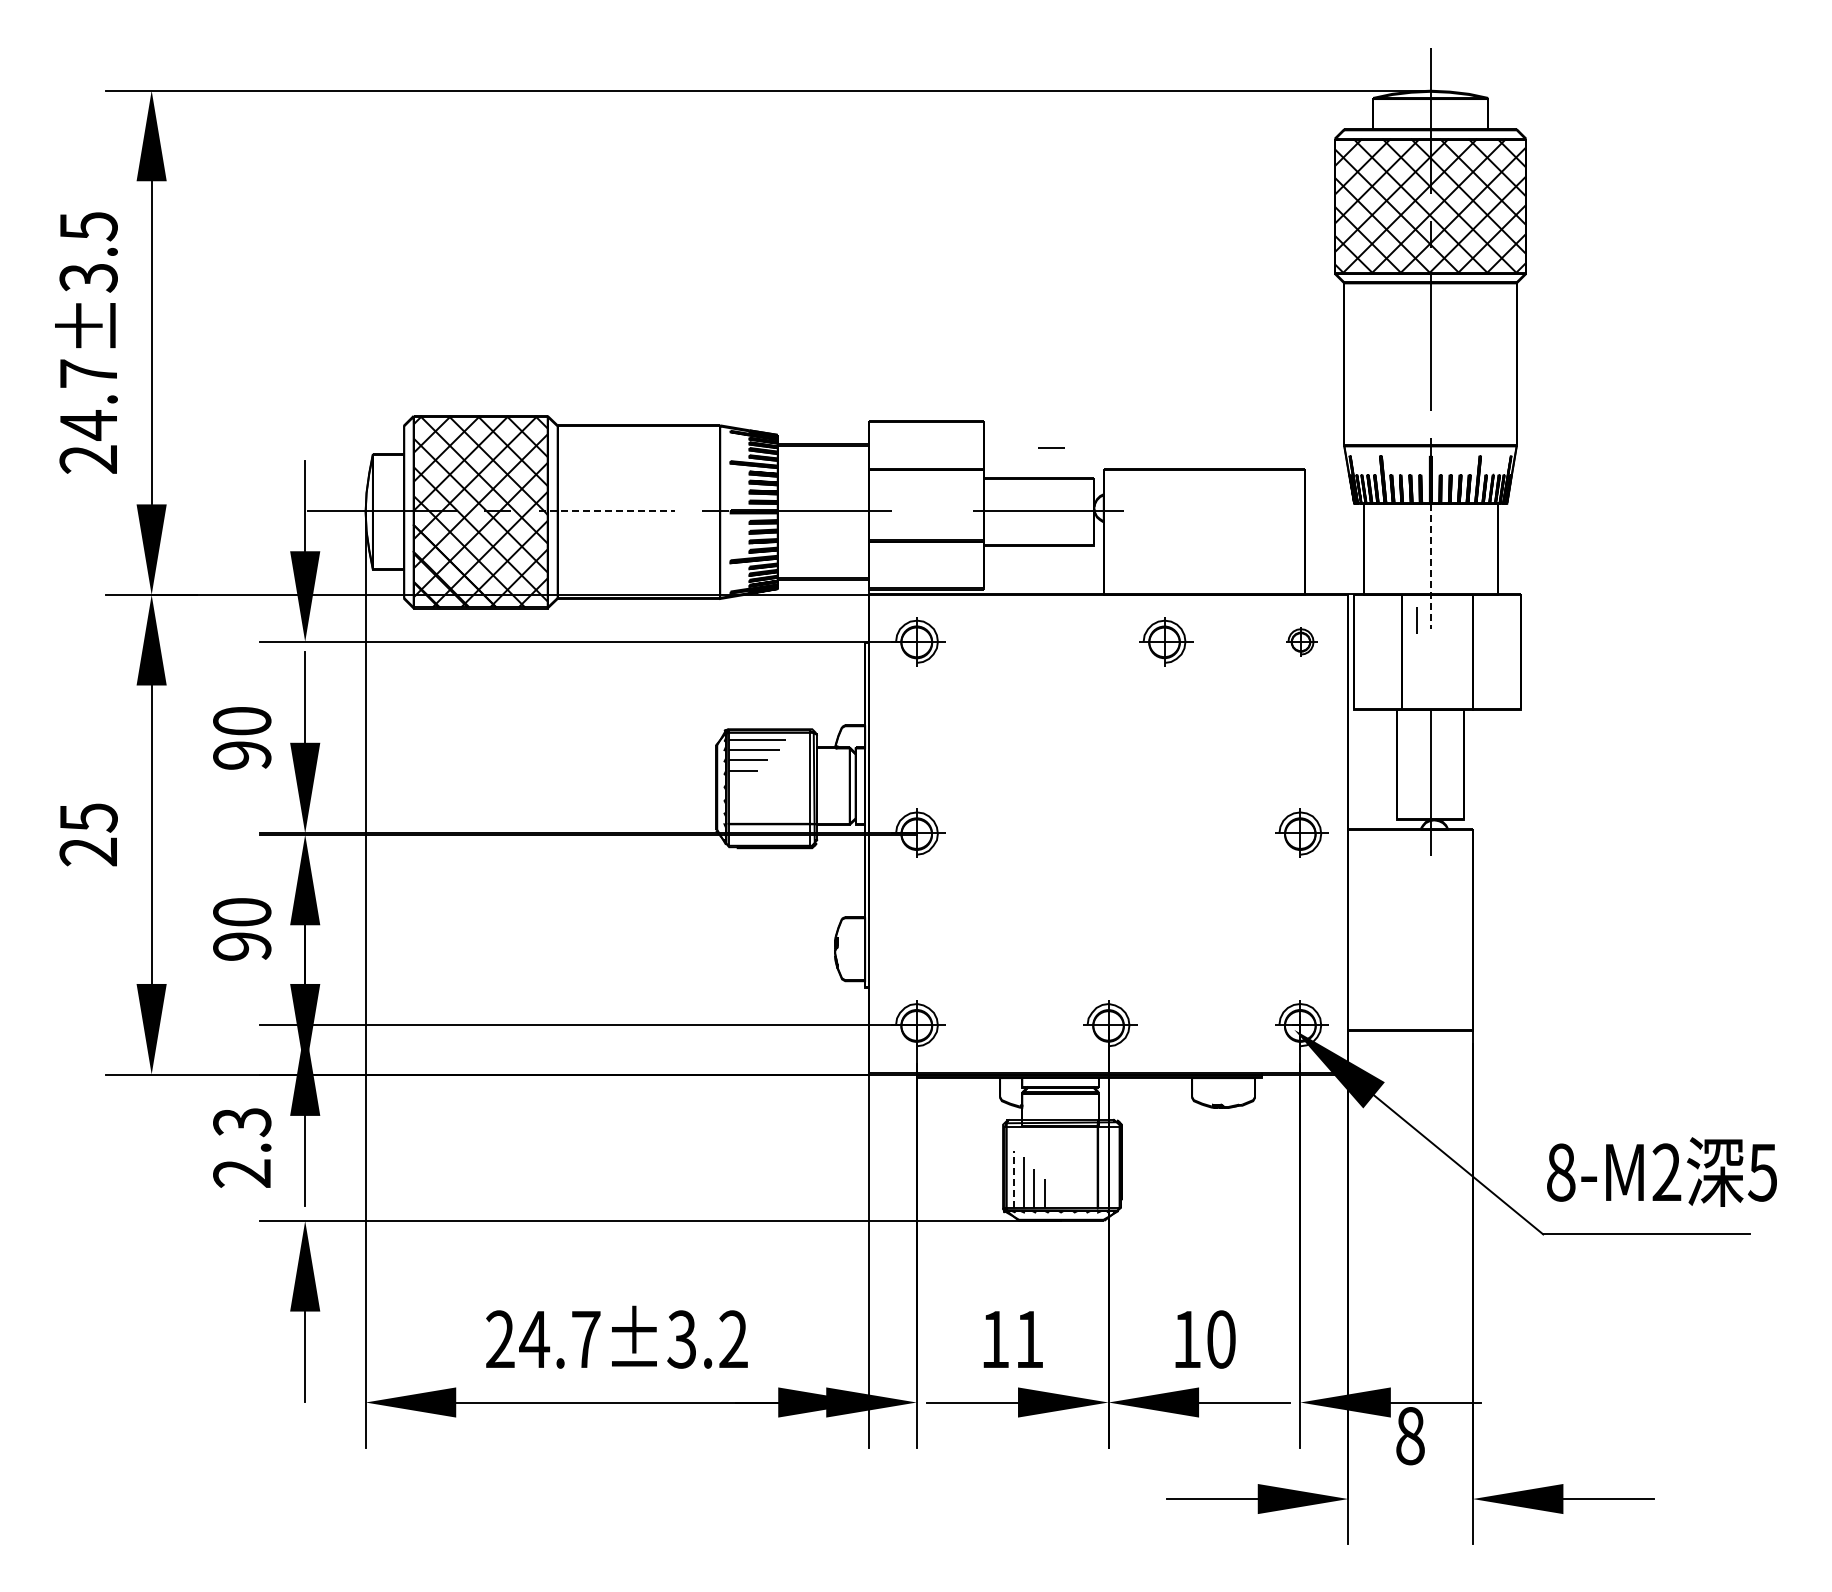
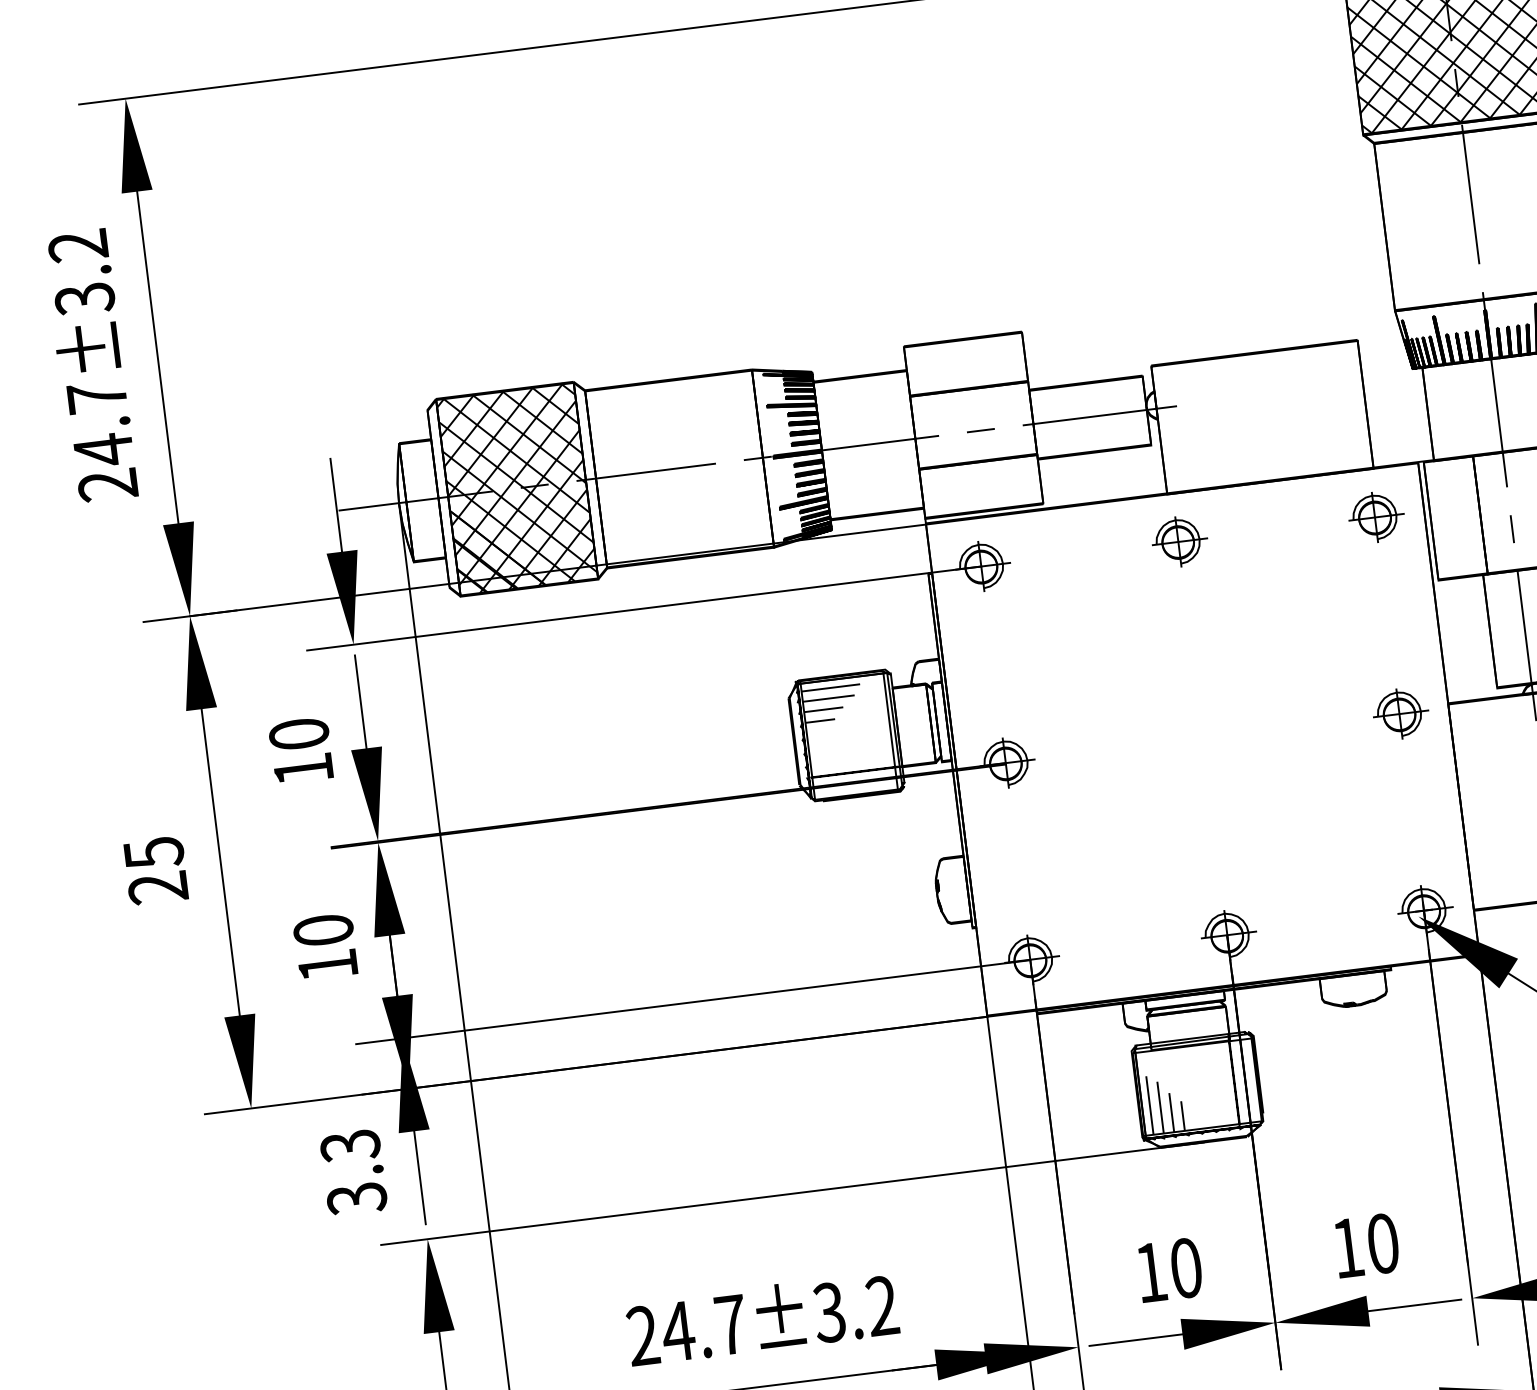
text: (88, 226) -> (78, 246), 24.7±3.5 -> 24.7±3.2
line: (1051, 447) -> (980, 429), moved
line: (606, 511) -> (646, 472), dashed -> solid
line: (1430, 560) -> (1498, 417), dashed -> solid
line: (1416, 620) -> (1512, 529), moved
part: (1166, 641) -> (1180, 541), moved
part: (1301, 641) -> (1376, 517), size x1.67
text: (242, 755) -> (303, 769), 90 -> 10
text: (242, 946) -> (328, 965), 90 -> 10
text: (242, 1173) -> (357, 1198), 2.3 -> 3.3
line: (1014, 1179) -> (1150, 1105), dashed -> solid
text: (1029, 1339) -> (1186, 1268), 11 -> 10

